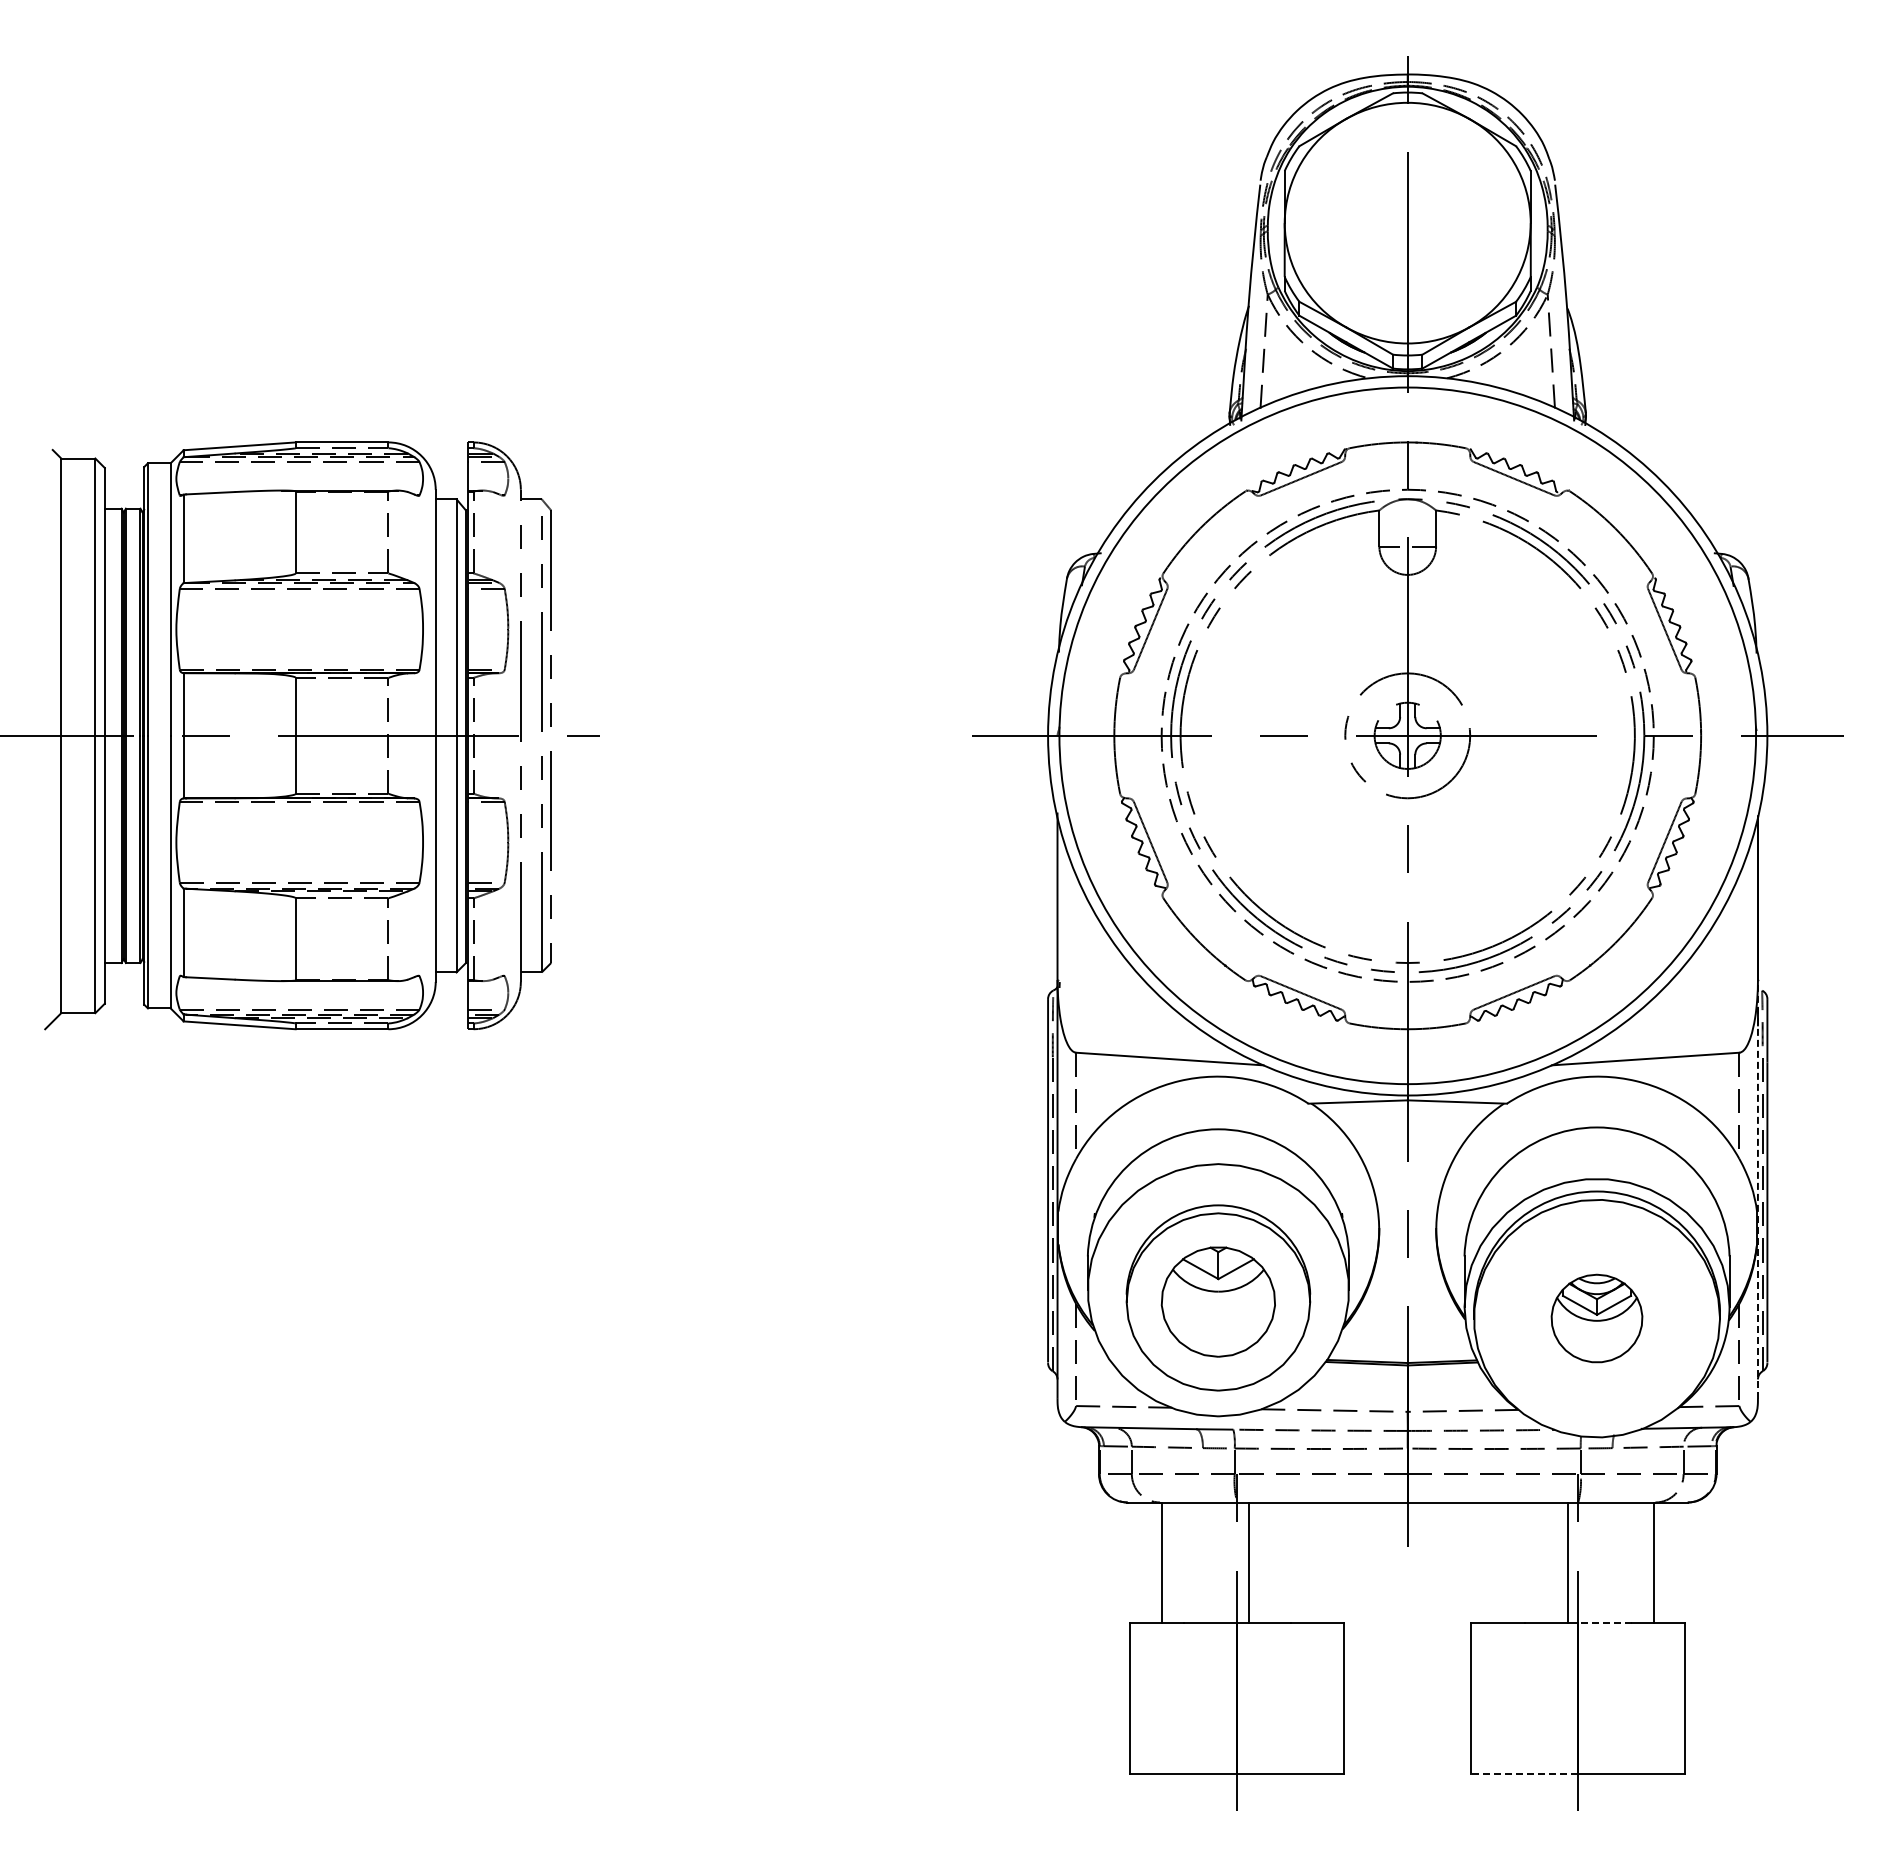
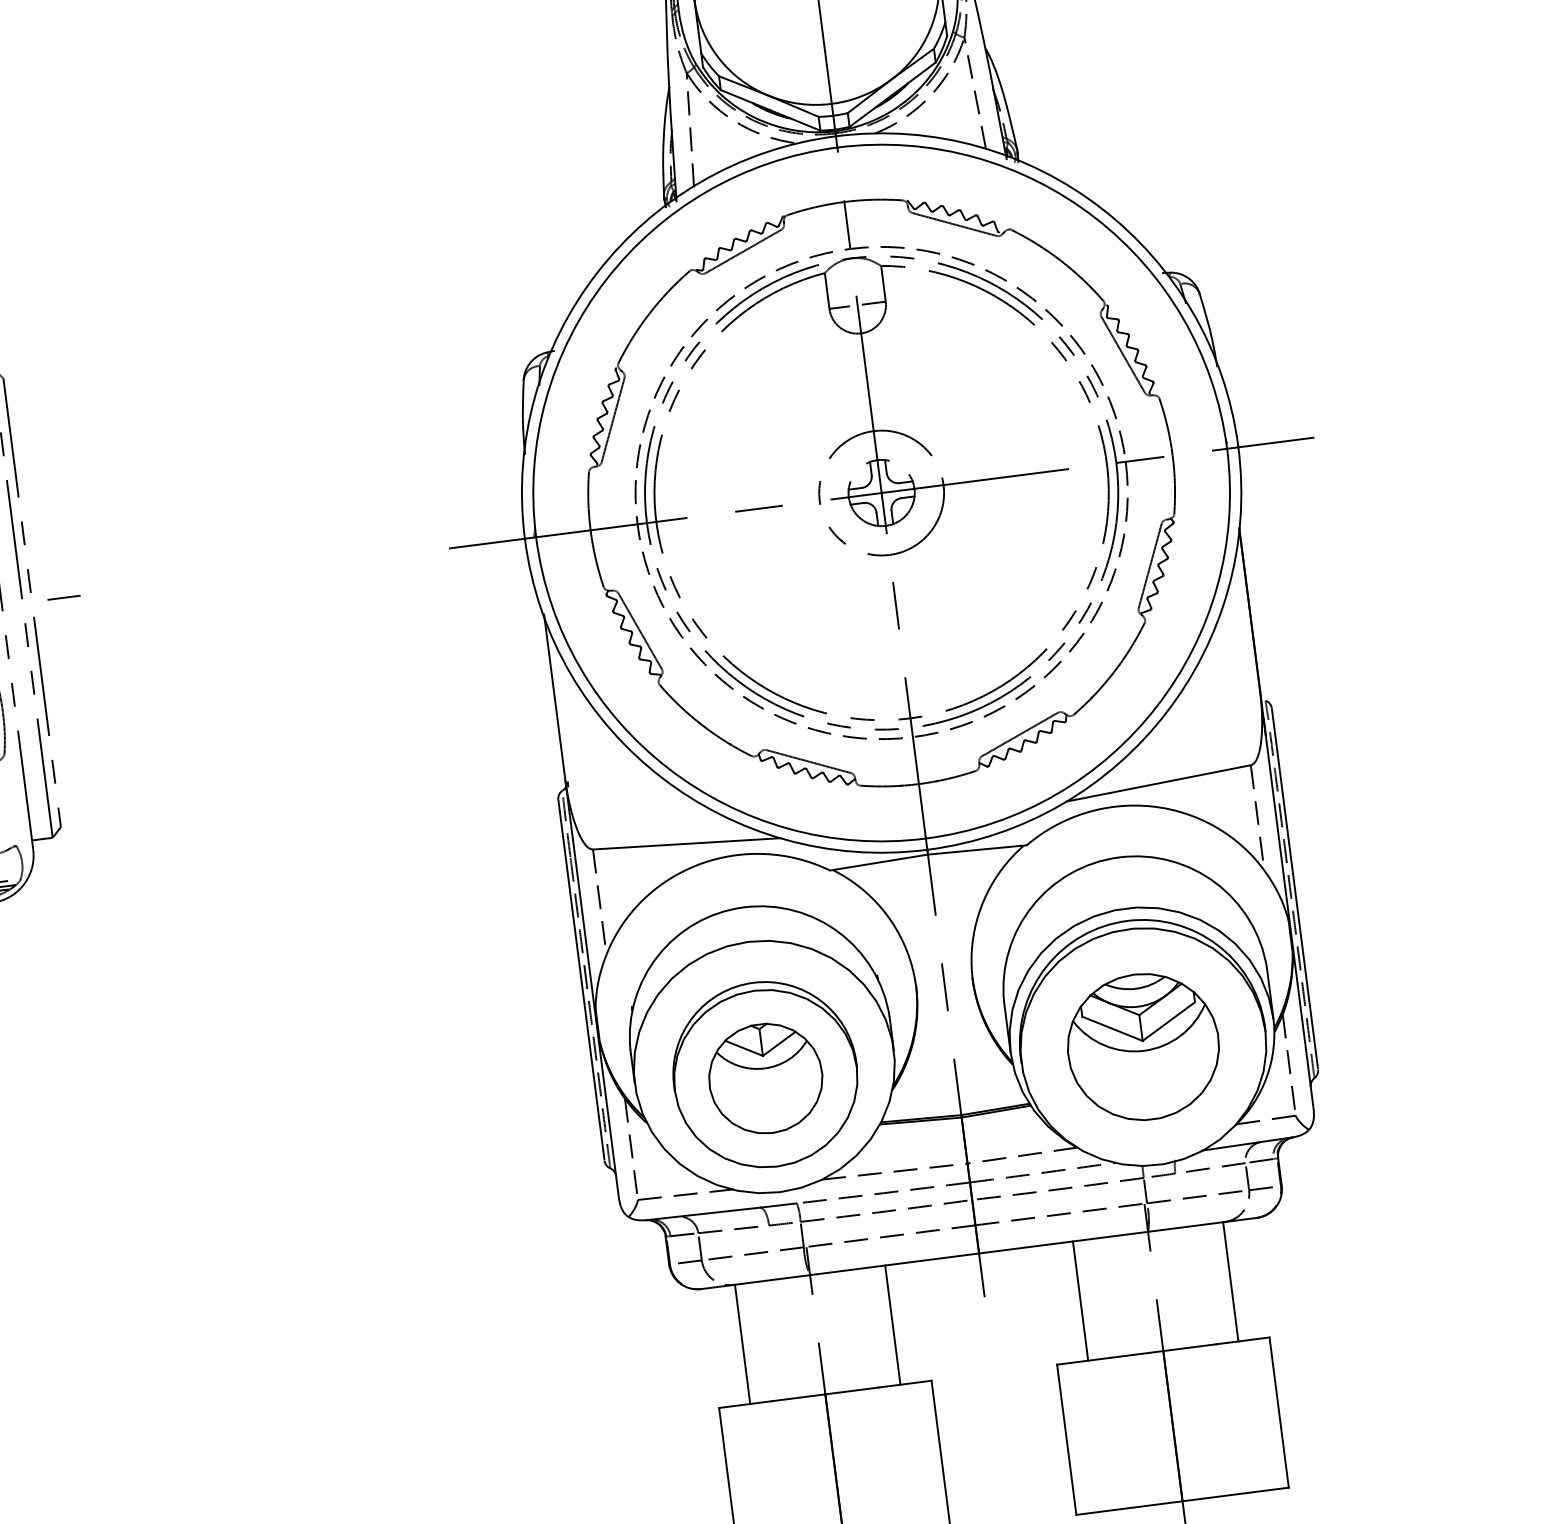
line: (1757, 1190) -> (1286, 899), dashed -> solid
part: (1596, 1318) -> (1142, 1046), size x1.67
line: (1249, 1562) -> (893, 1324), moved
line: (1568, 1562) -> (1080, 1300), moved
line: (1604, 1622) -> (1189, 1347), dashed -> solid
line: (1524, 1774) -> (1129, 1508), dashed -> solid

